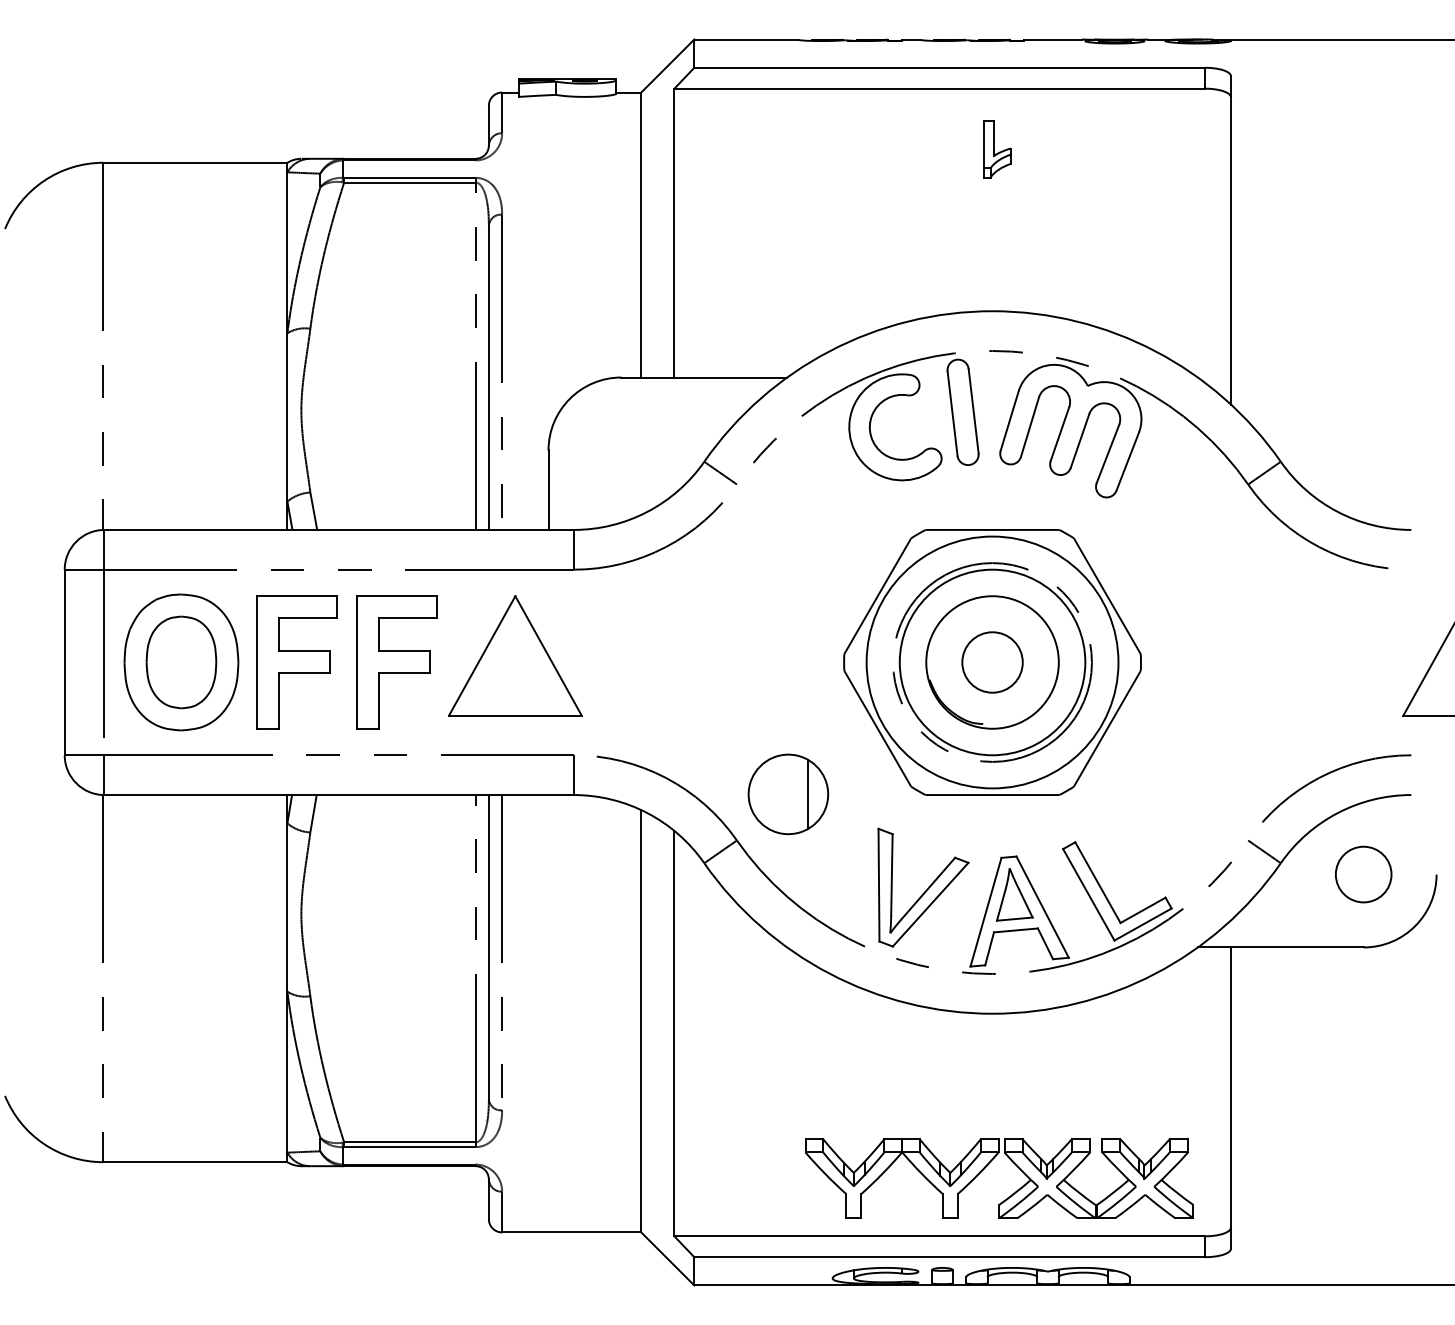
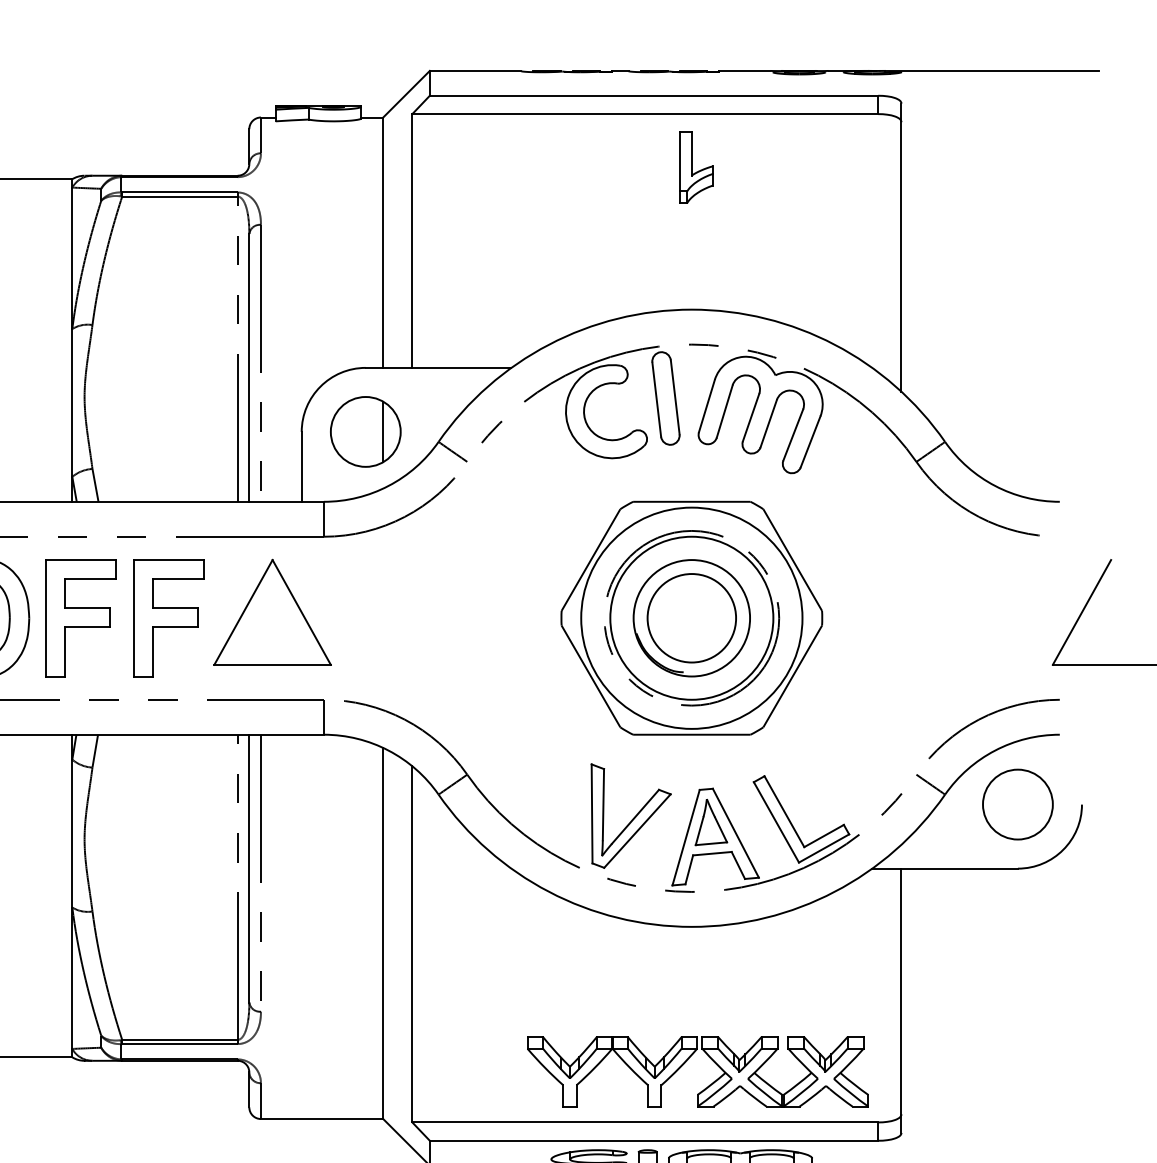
part: (997, 149) -> (696, 167), size x1.43
circle: (992, 662) -> (691, 618), size x1.67
part: (788, 794) -> (365, 432), moved
circle: (1363, 874) -> (1017, 804), size x1.43

